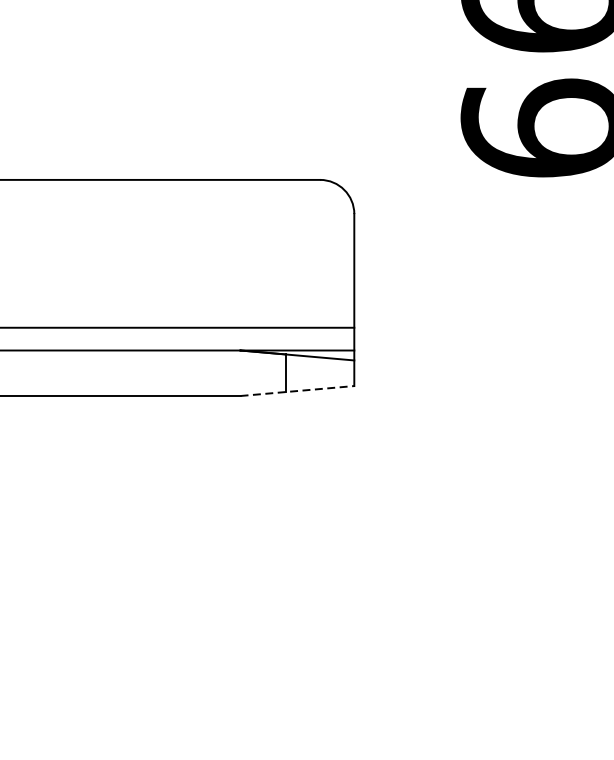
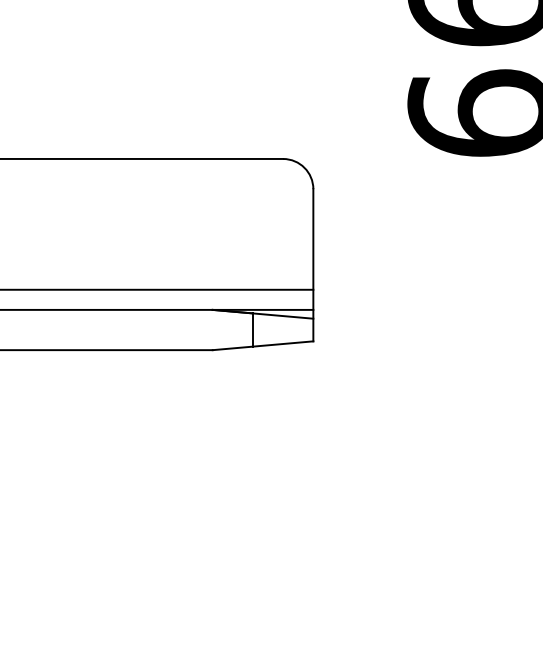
line: (297, 390) -> (263, 345), dashed -> solid

